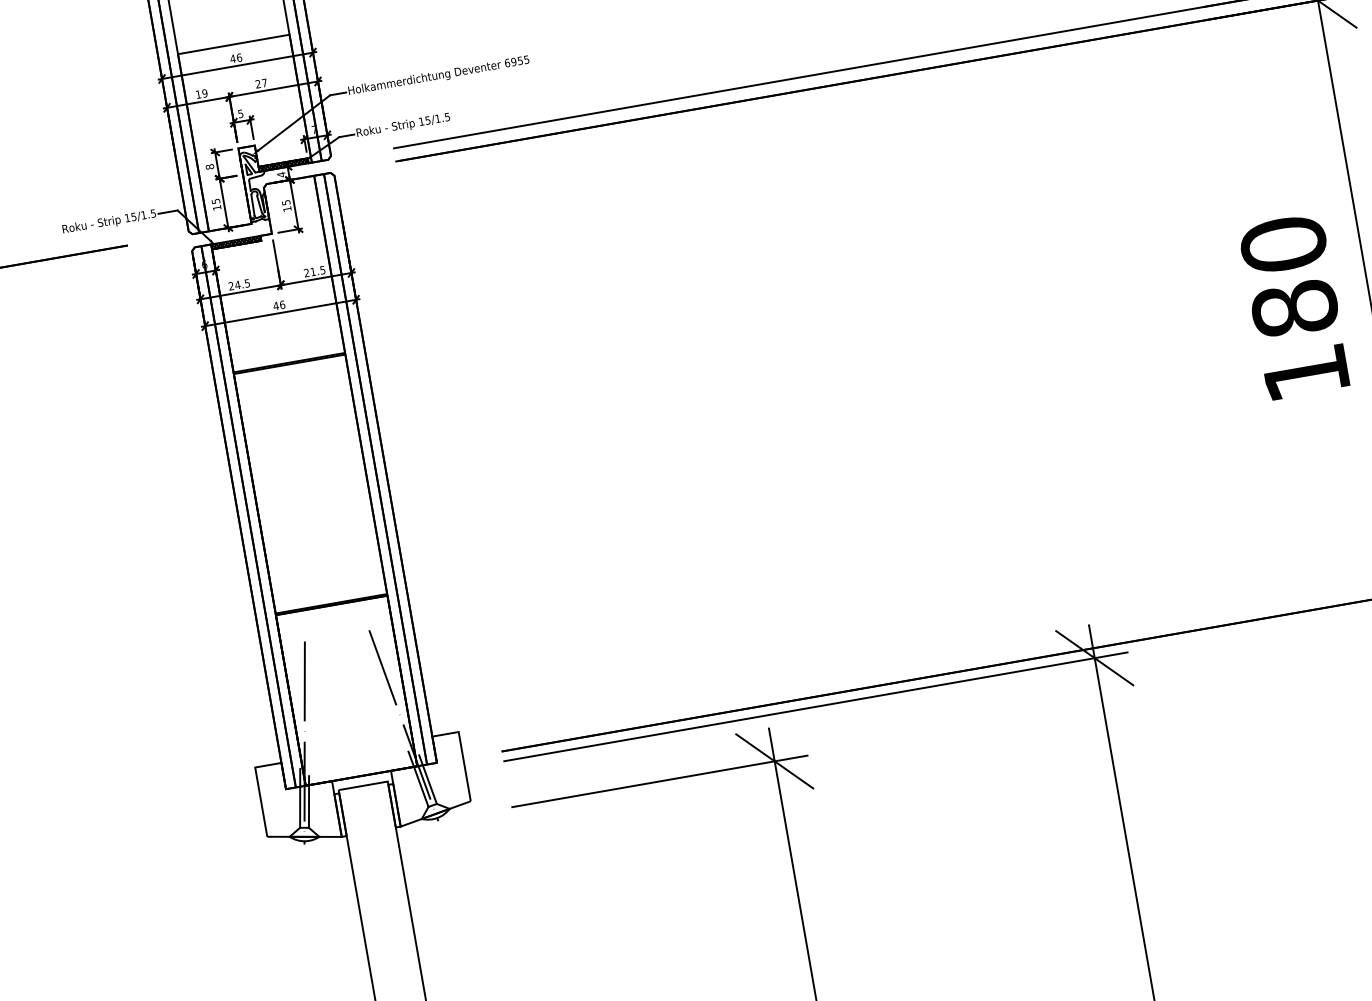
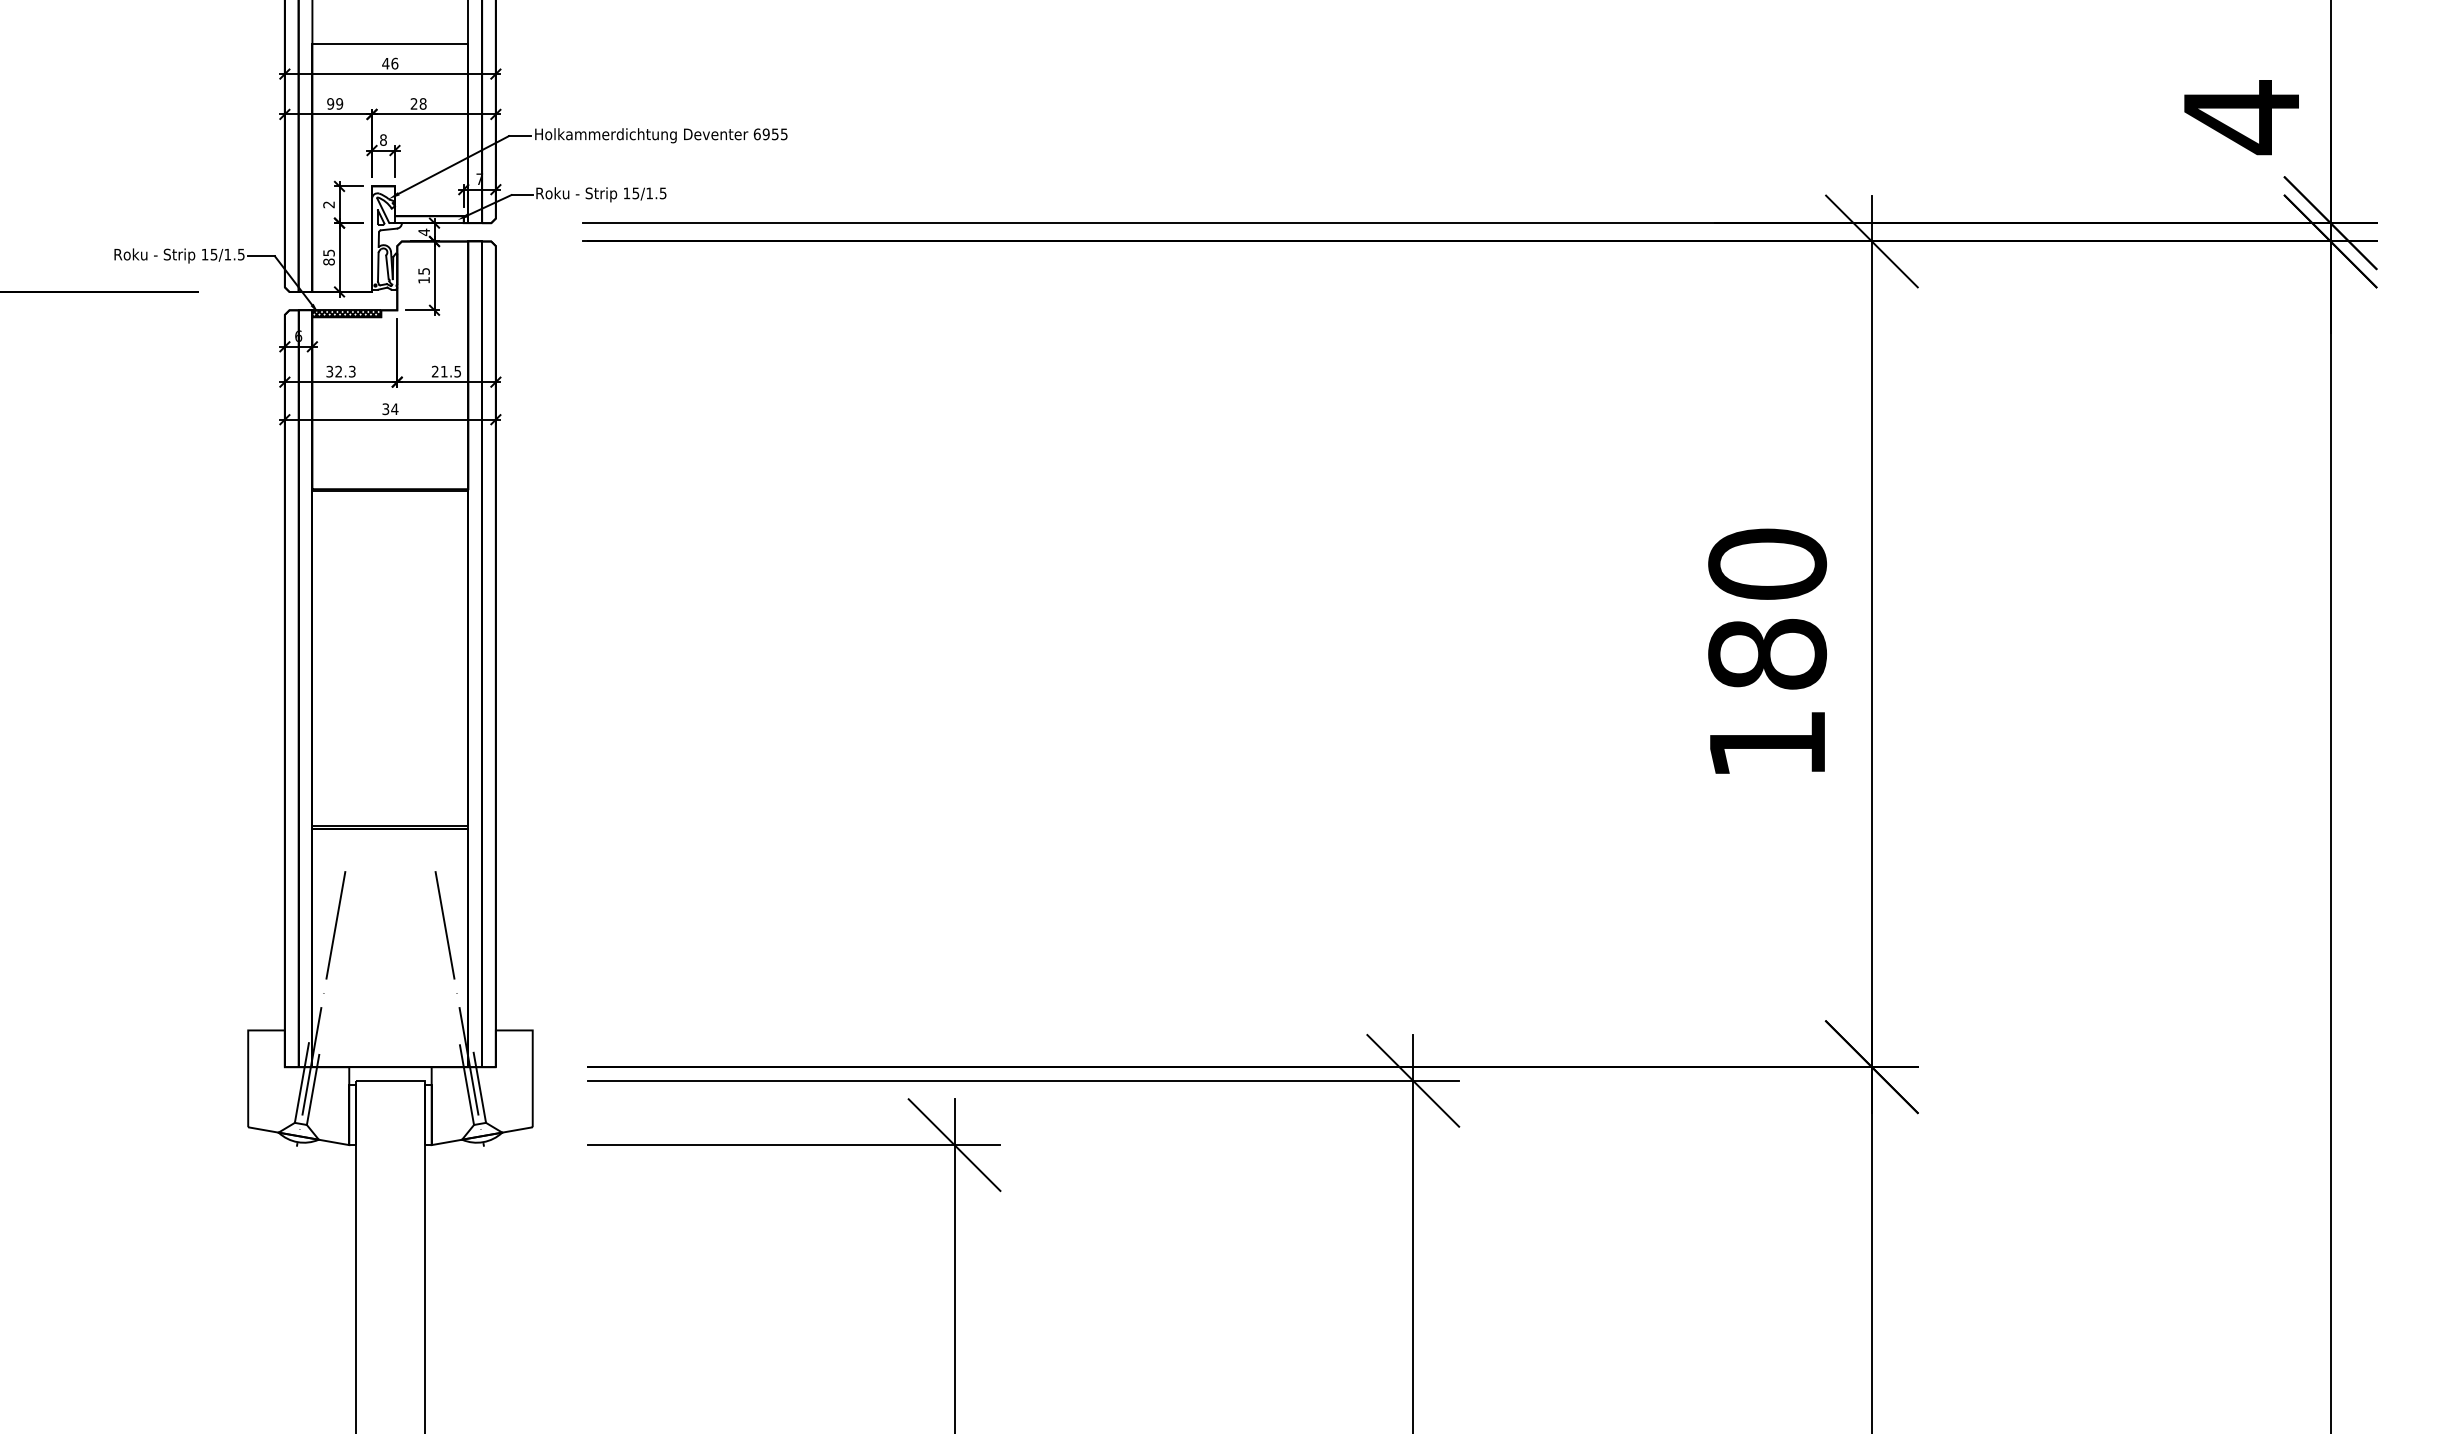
text: (264, 82) -> (422, 103), 27 -> 28
text: (198, 94) -> (330, 103), 19 -> 99
text: (240, 113) -> (383, 139), 5 -> 8
hatch: (282, 165) -> (428, 219), removed
text: (209, 166) -> (328, 204), 8 -> 2
text: (216, 207) -> (328, 261), 15 -> 85
text: (238, 284) -> (340, 371), 24.5 -> 32.3
text: (279, 305) -> (390, 409), 46 -> 34

